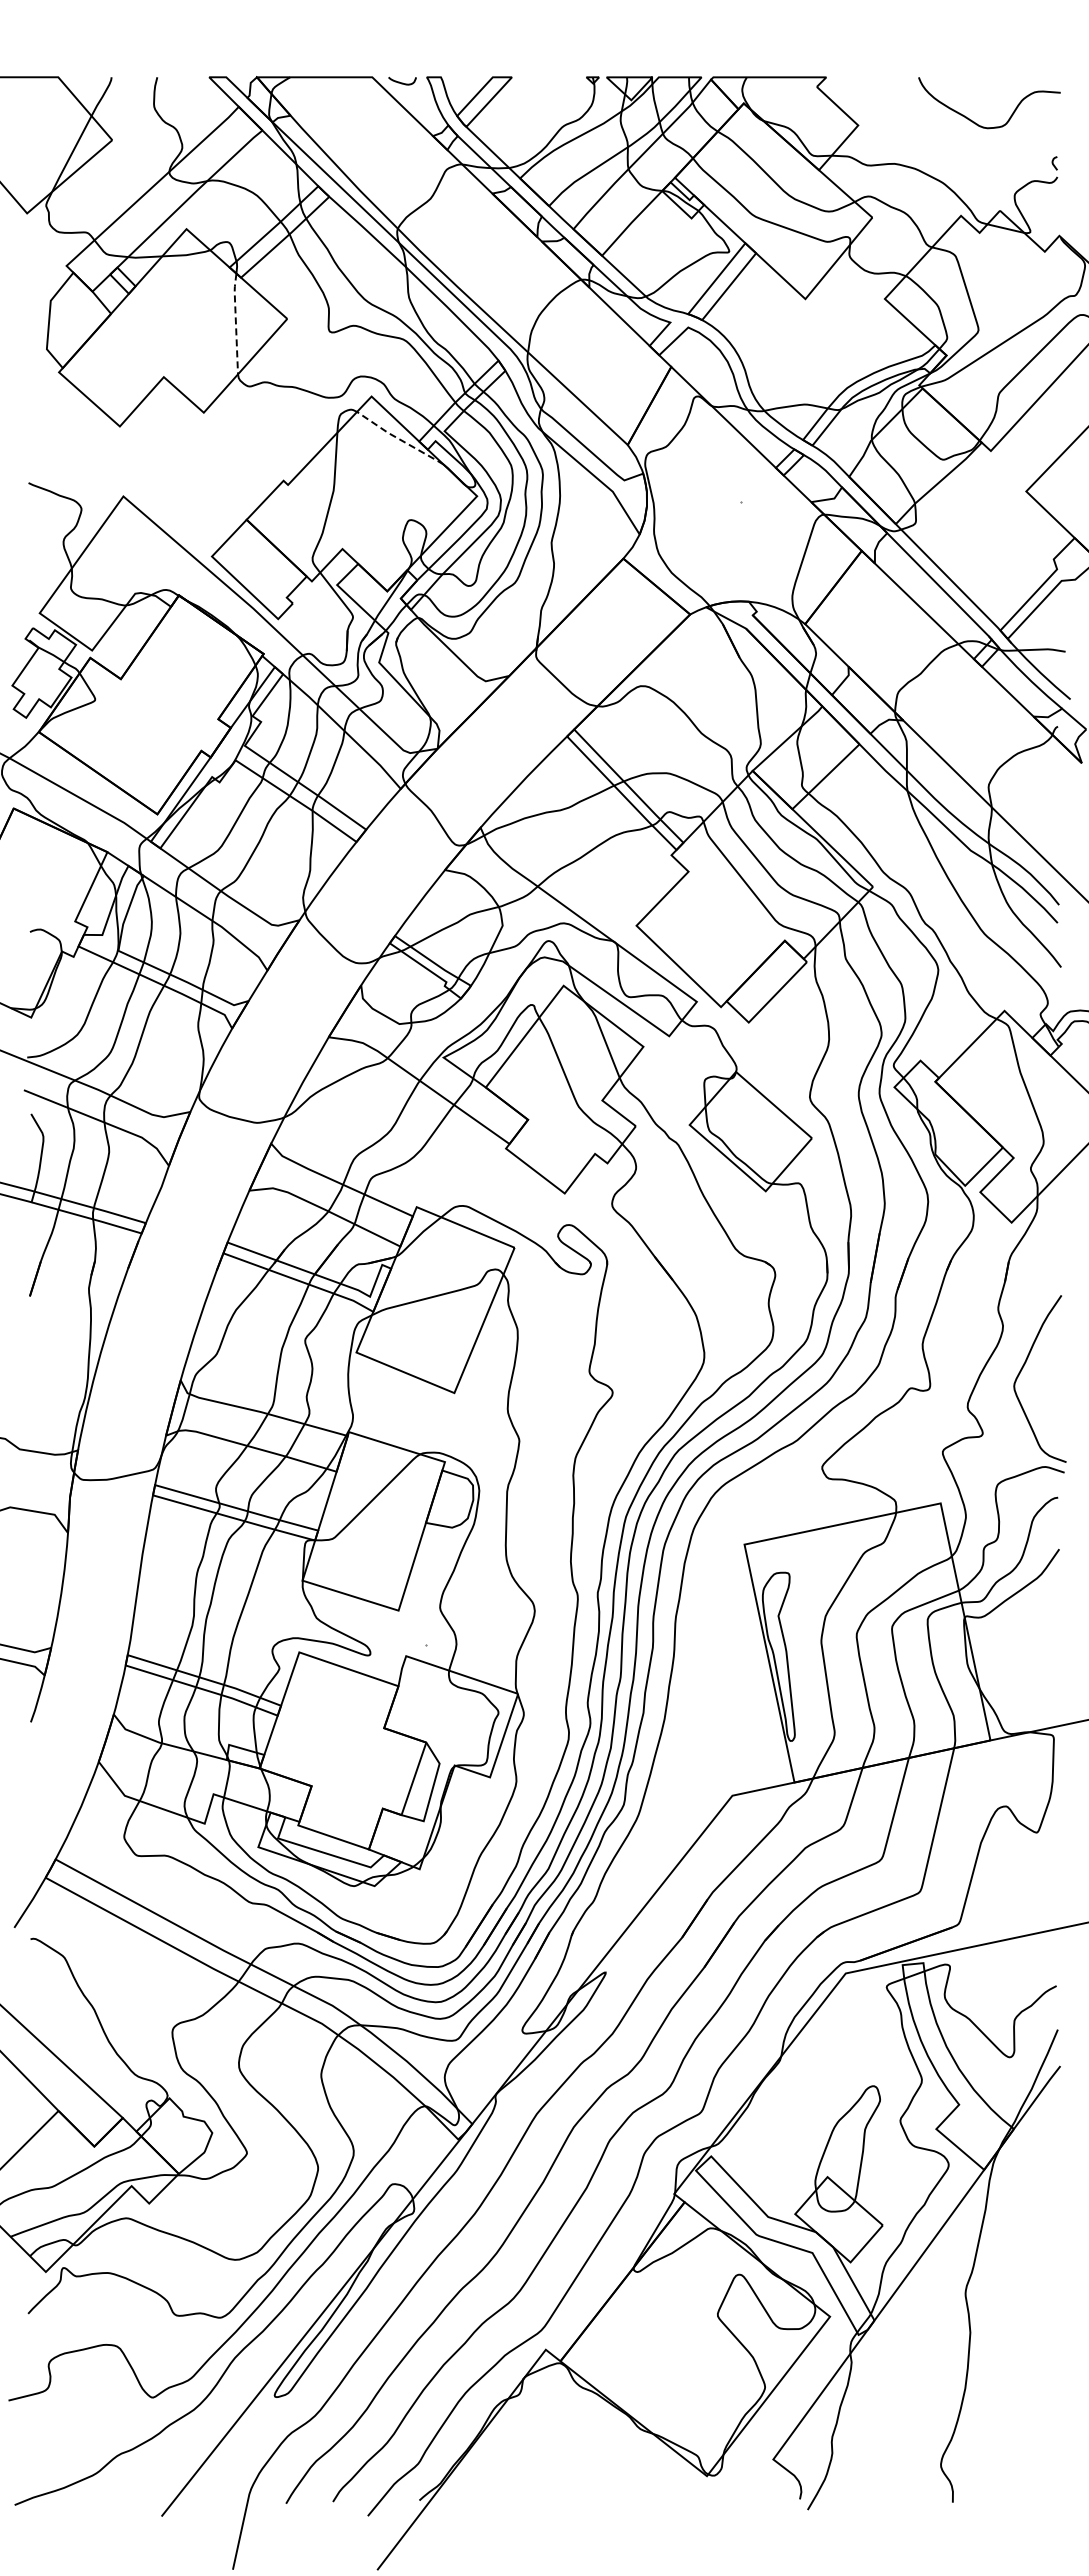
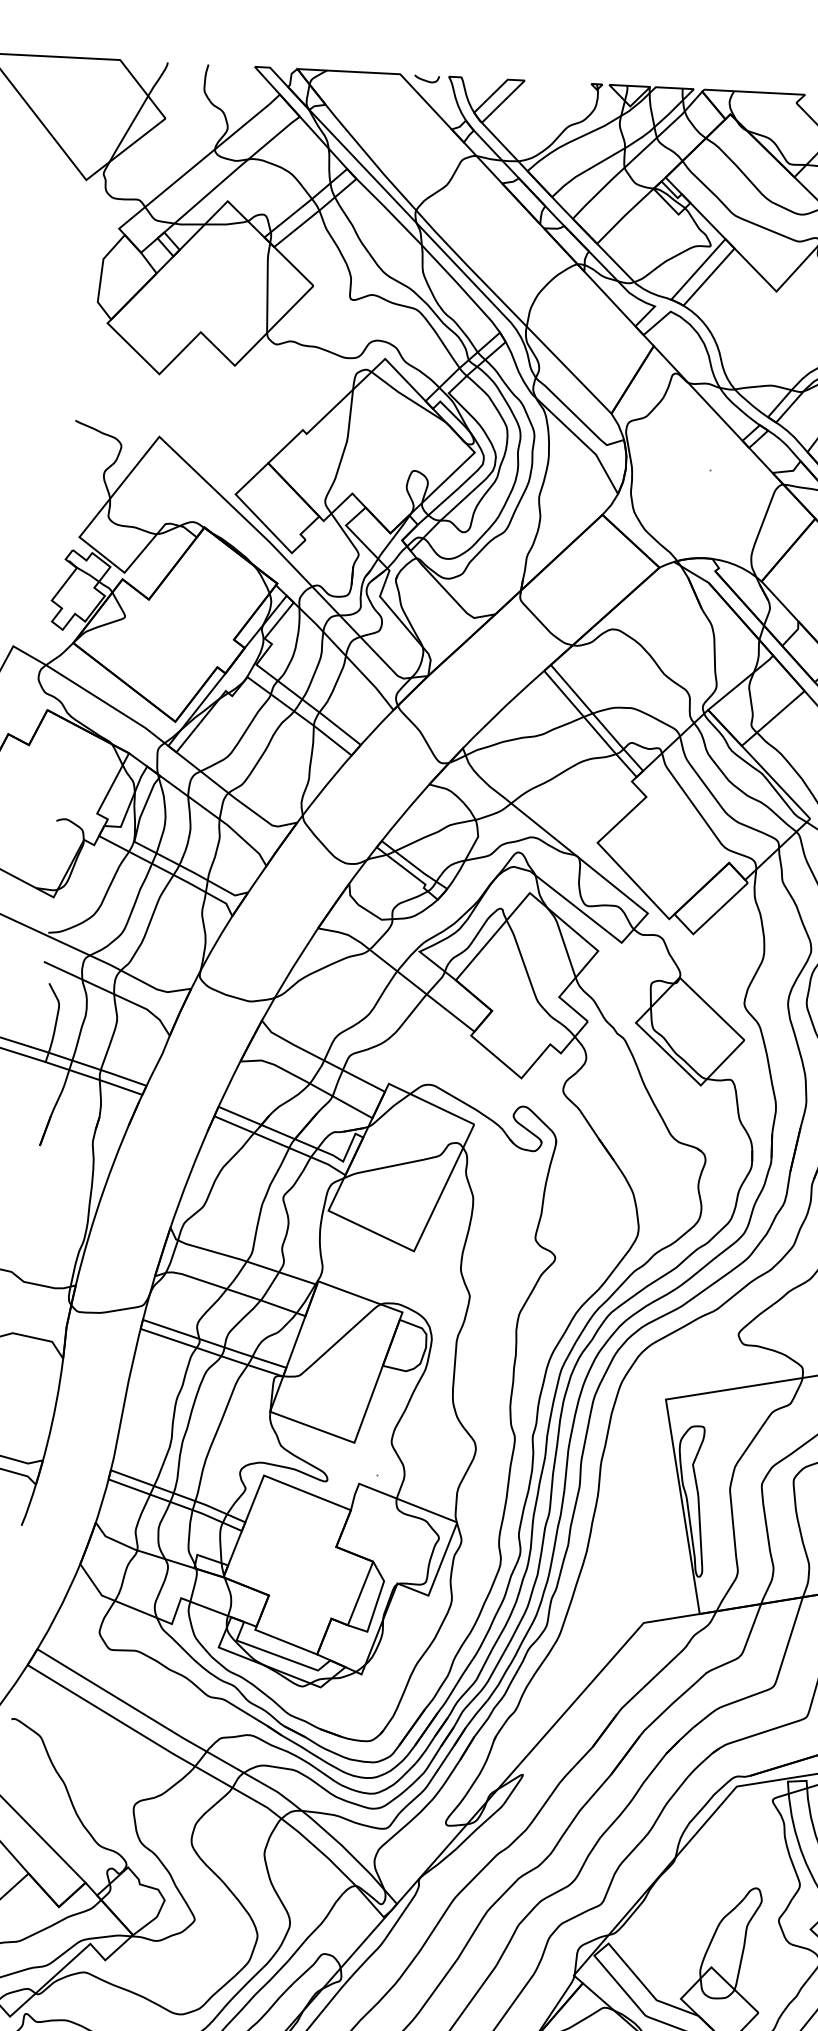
line: (235, 322) -> (267, 286), dashed -> solid
line: (399, 439) -> (408, 398), dashed -> solid

